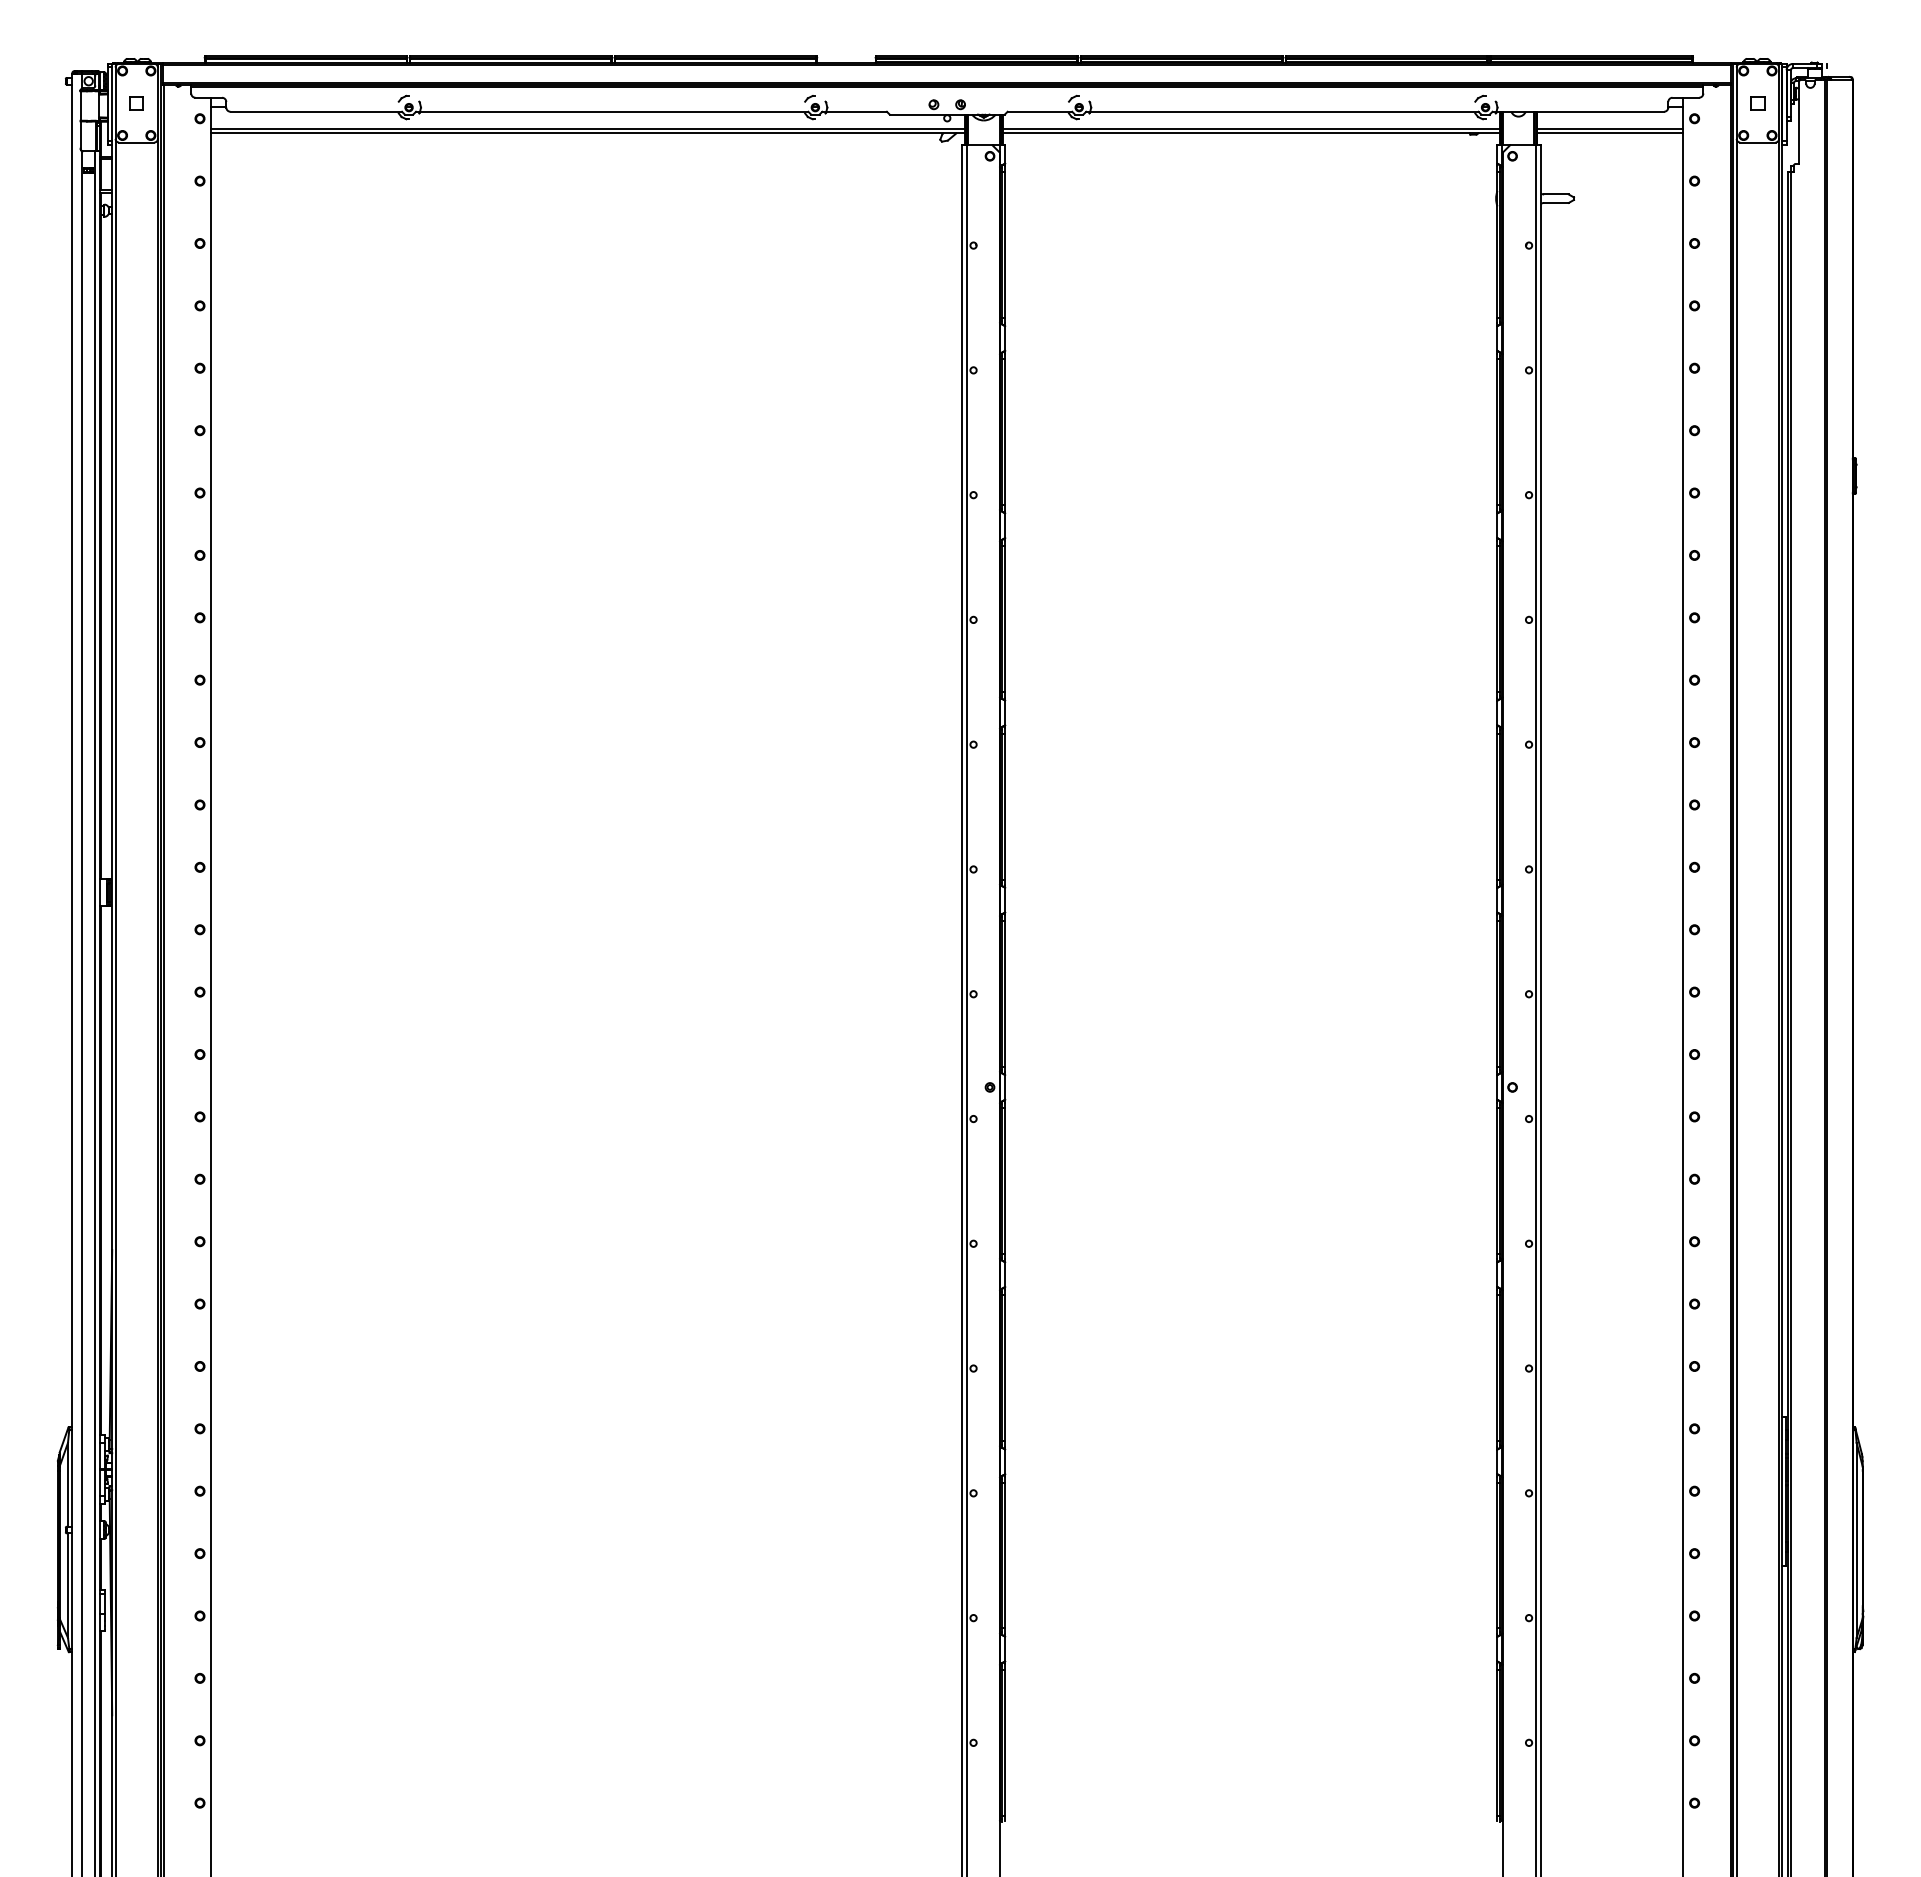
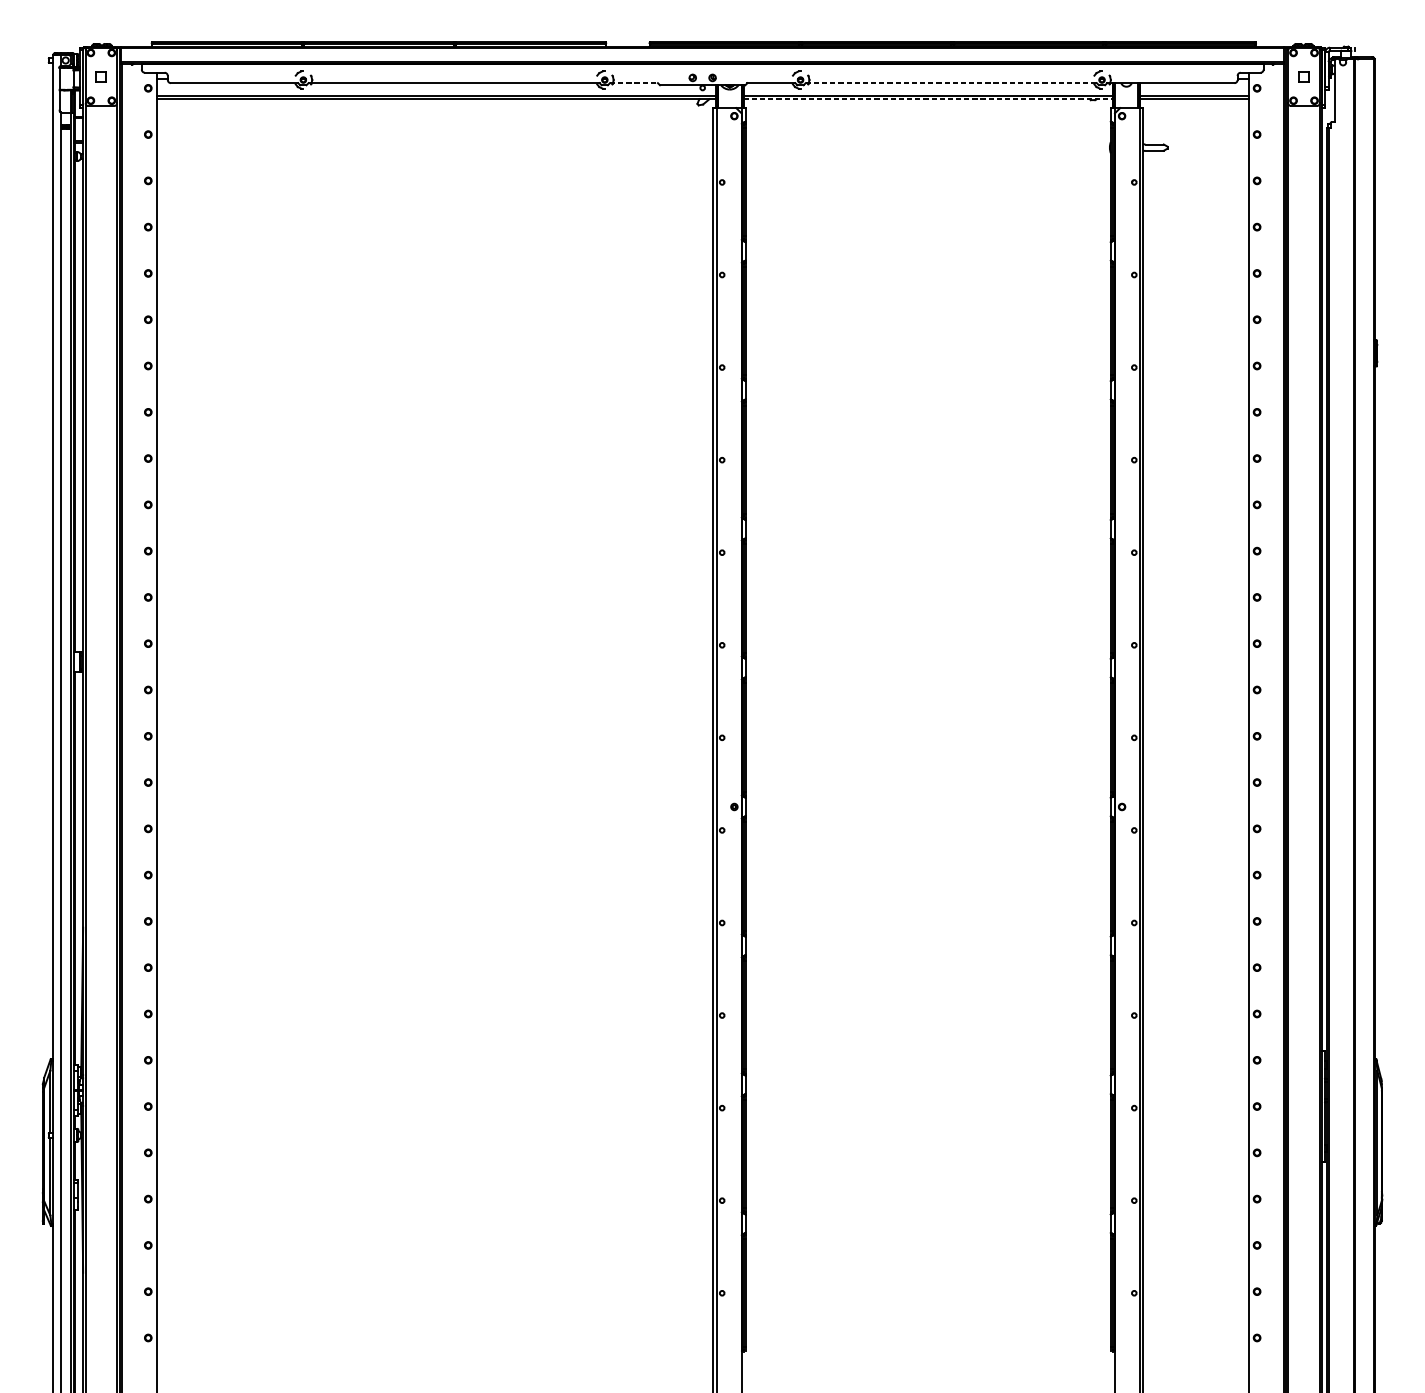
line: (855, 111) -> (634, 82), solid -> dashed
line: (1282, 111) -> (951, 82), solid -> dashed
line: (1251, 133) -> (928, 99), solid -> dashed

